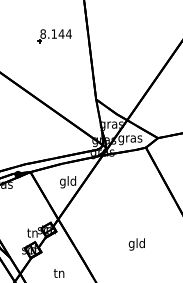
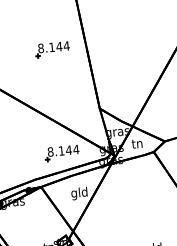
text: (130, 139) -> (137, 145), gras -> tn
part: (54, 140) -> (62, 153), added

